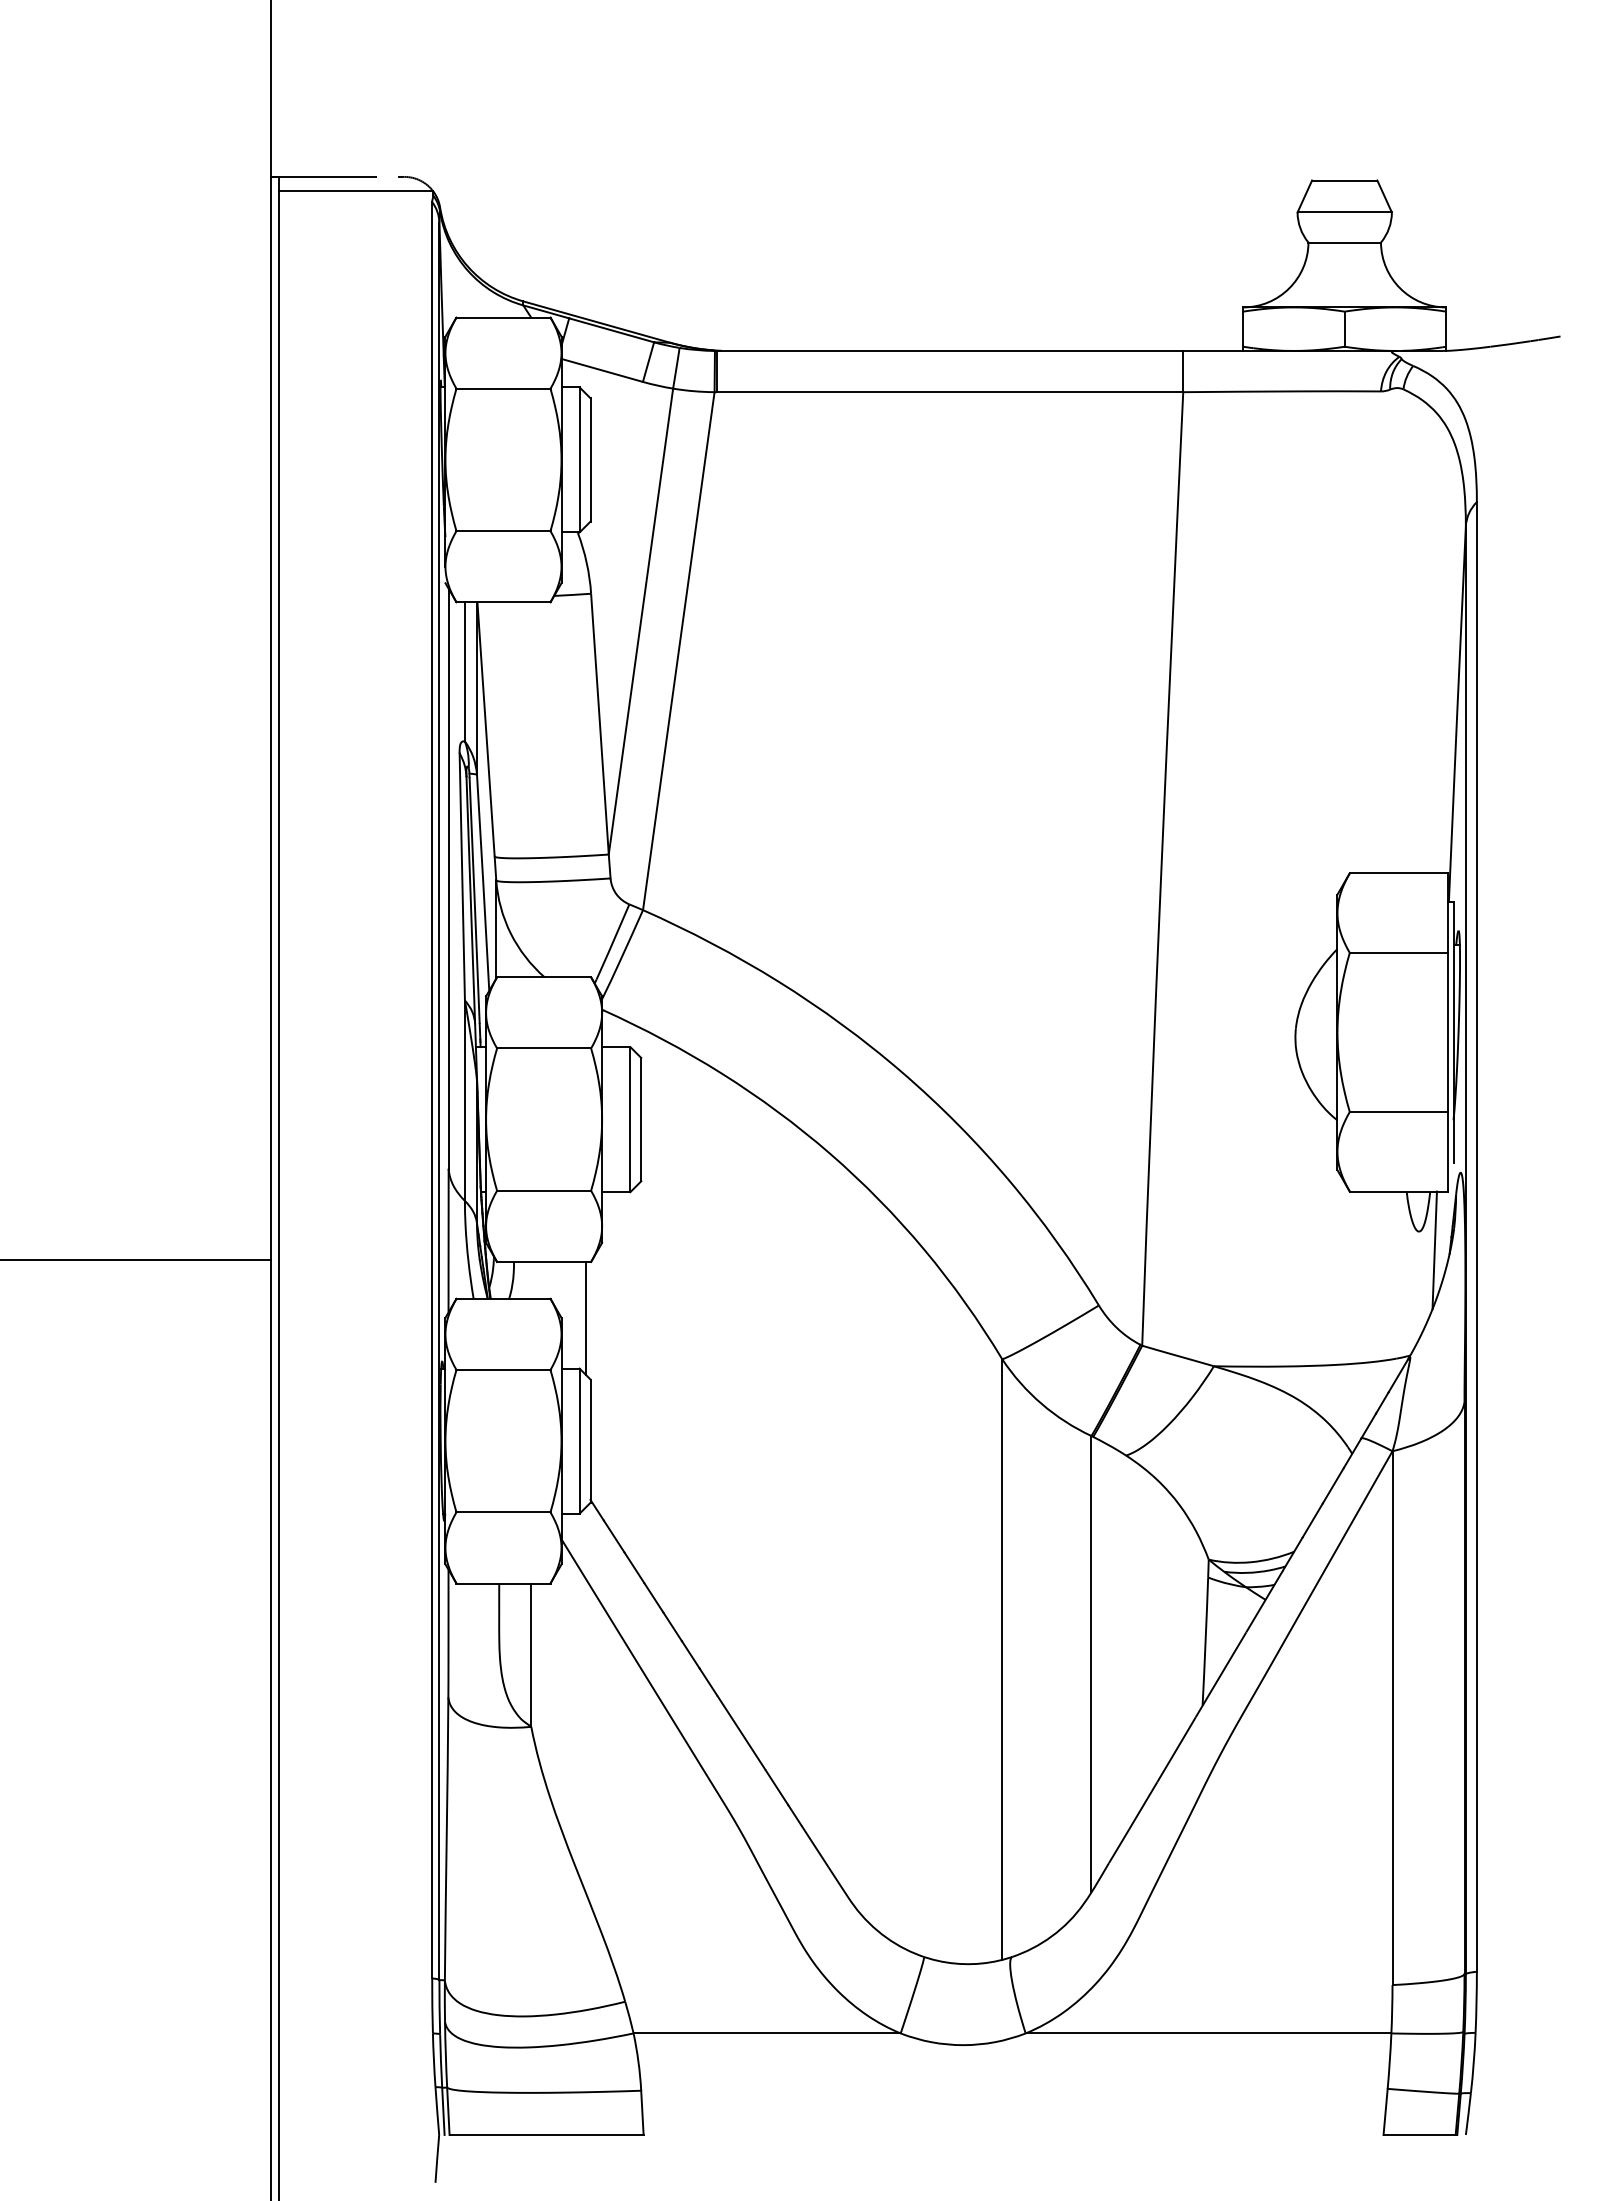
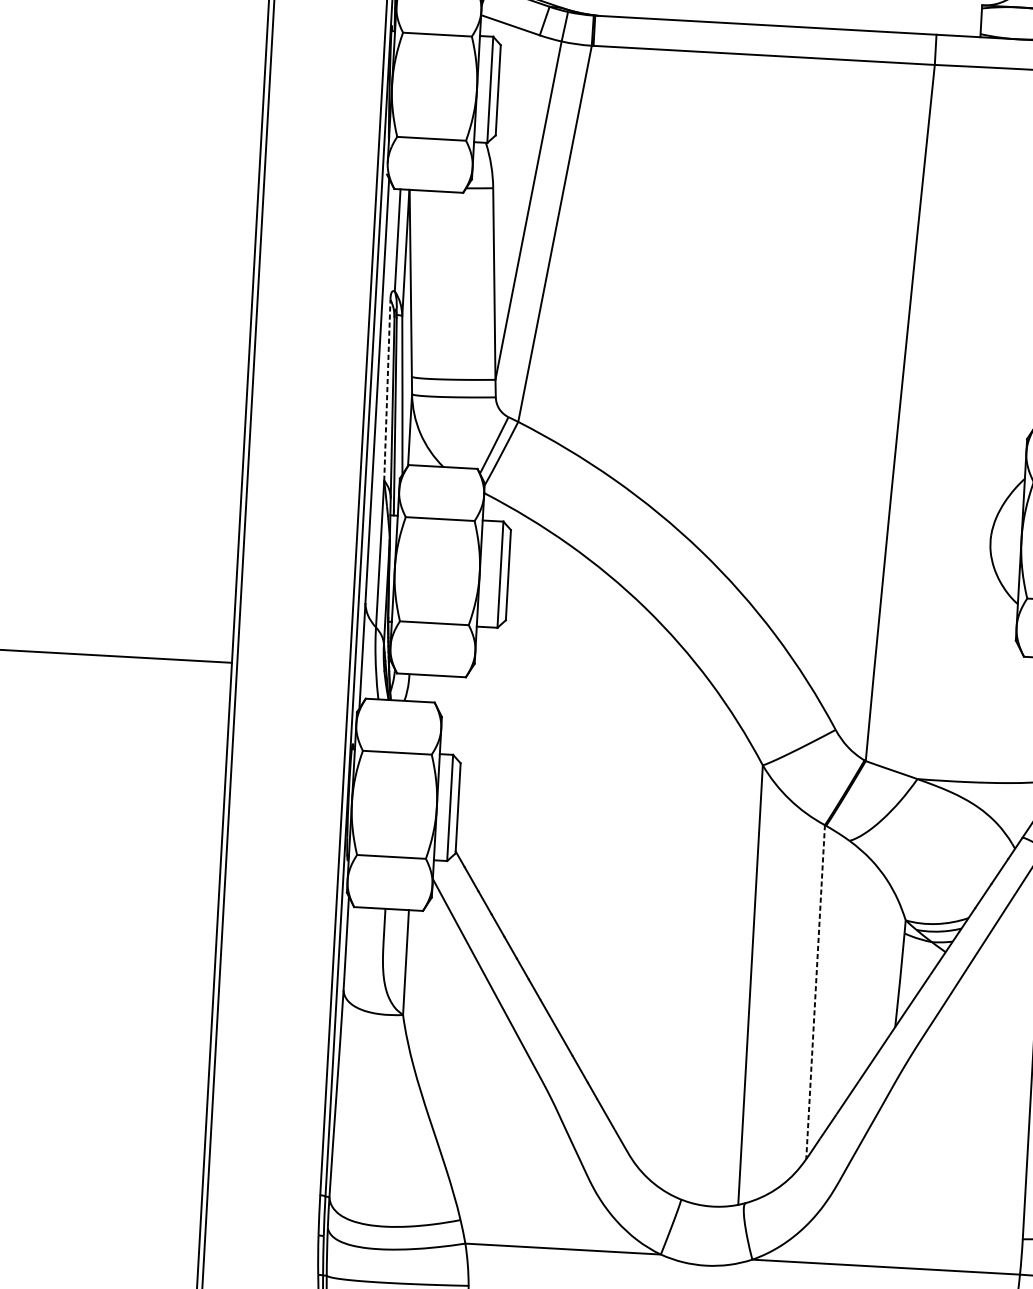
line: (462, 876) -> (387, 389), solid -> dashed
line: (585, 1317) -> (459, 717), removed
line: (1091, 1664) -> (815, 992), solid -> dashed

